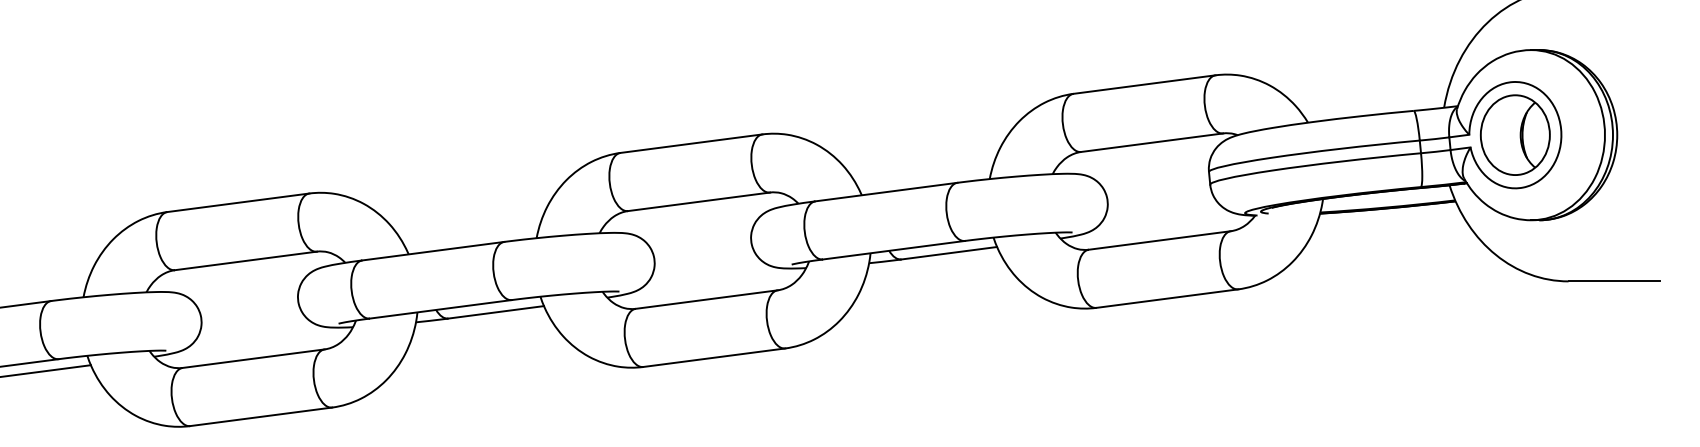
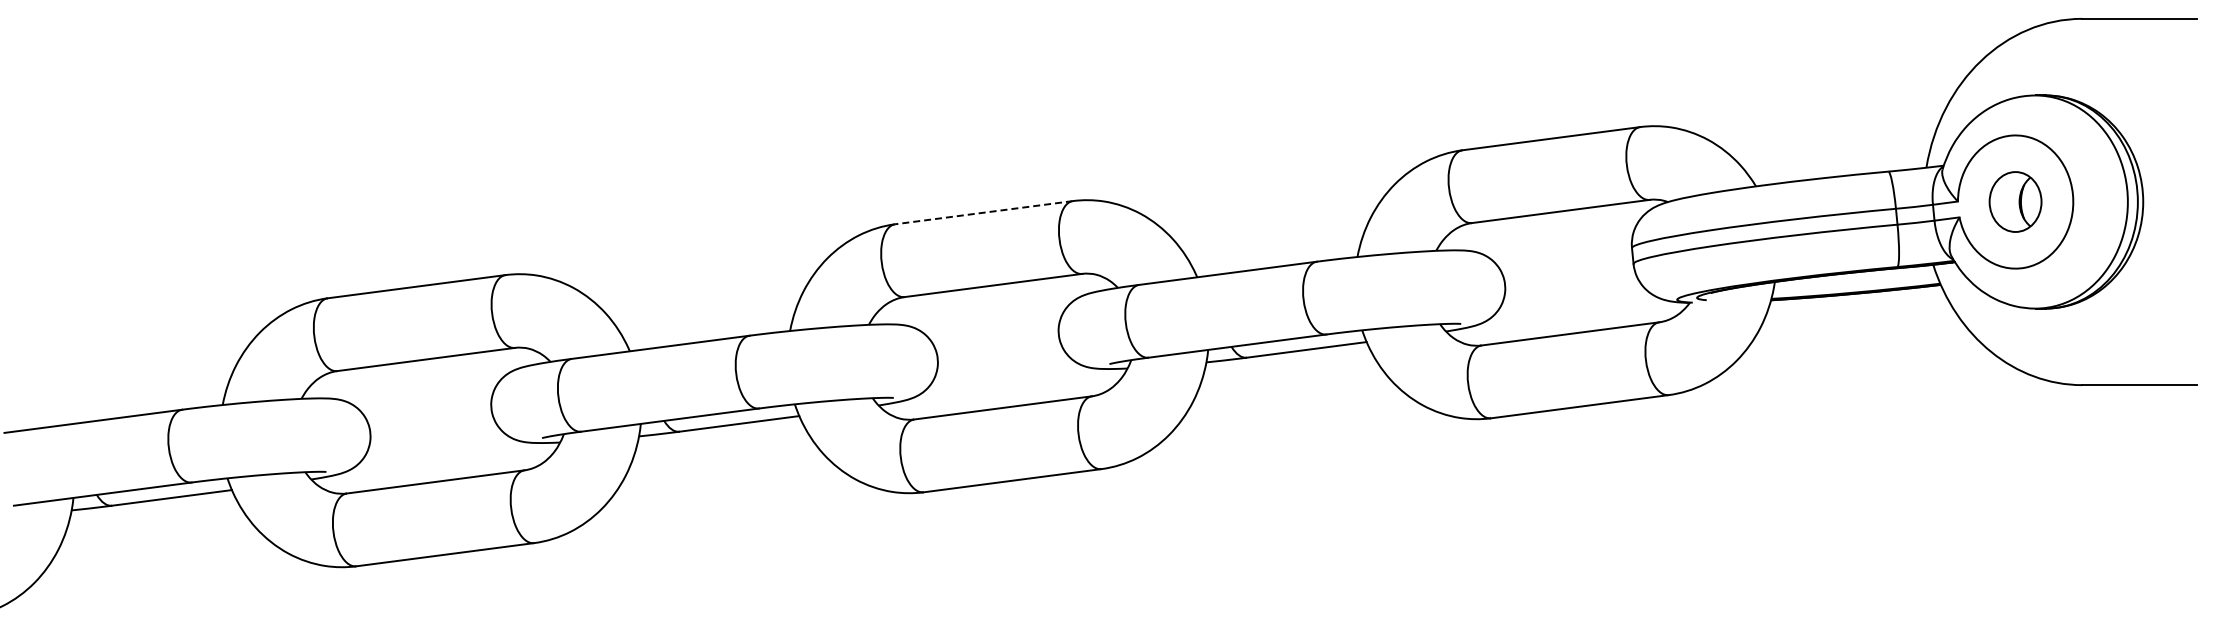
part: (1515, 134) -> (2015, 201), size x0.6
line: (691, 143) -> (983, 212), solid -> dashed

